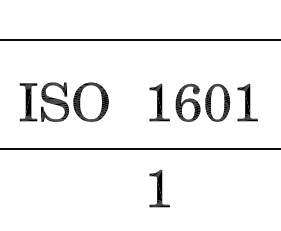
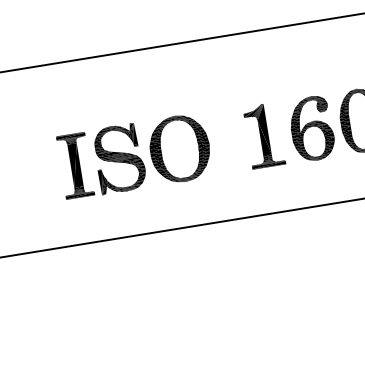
part: (63, 101) -> (133, 155), moved
part: (159, 188) -> (287, 279), removed

